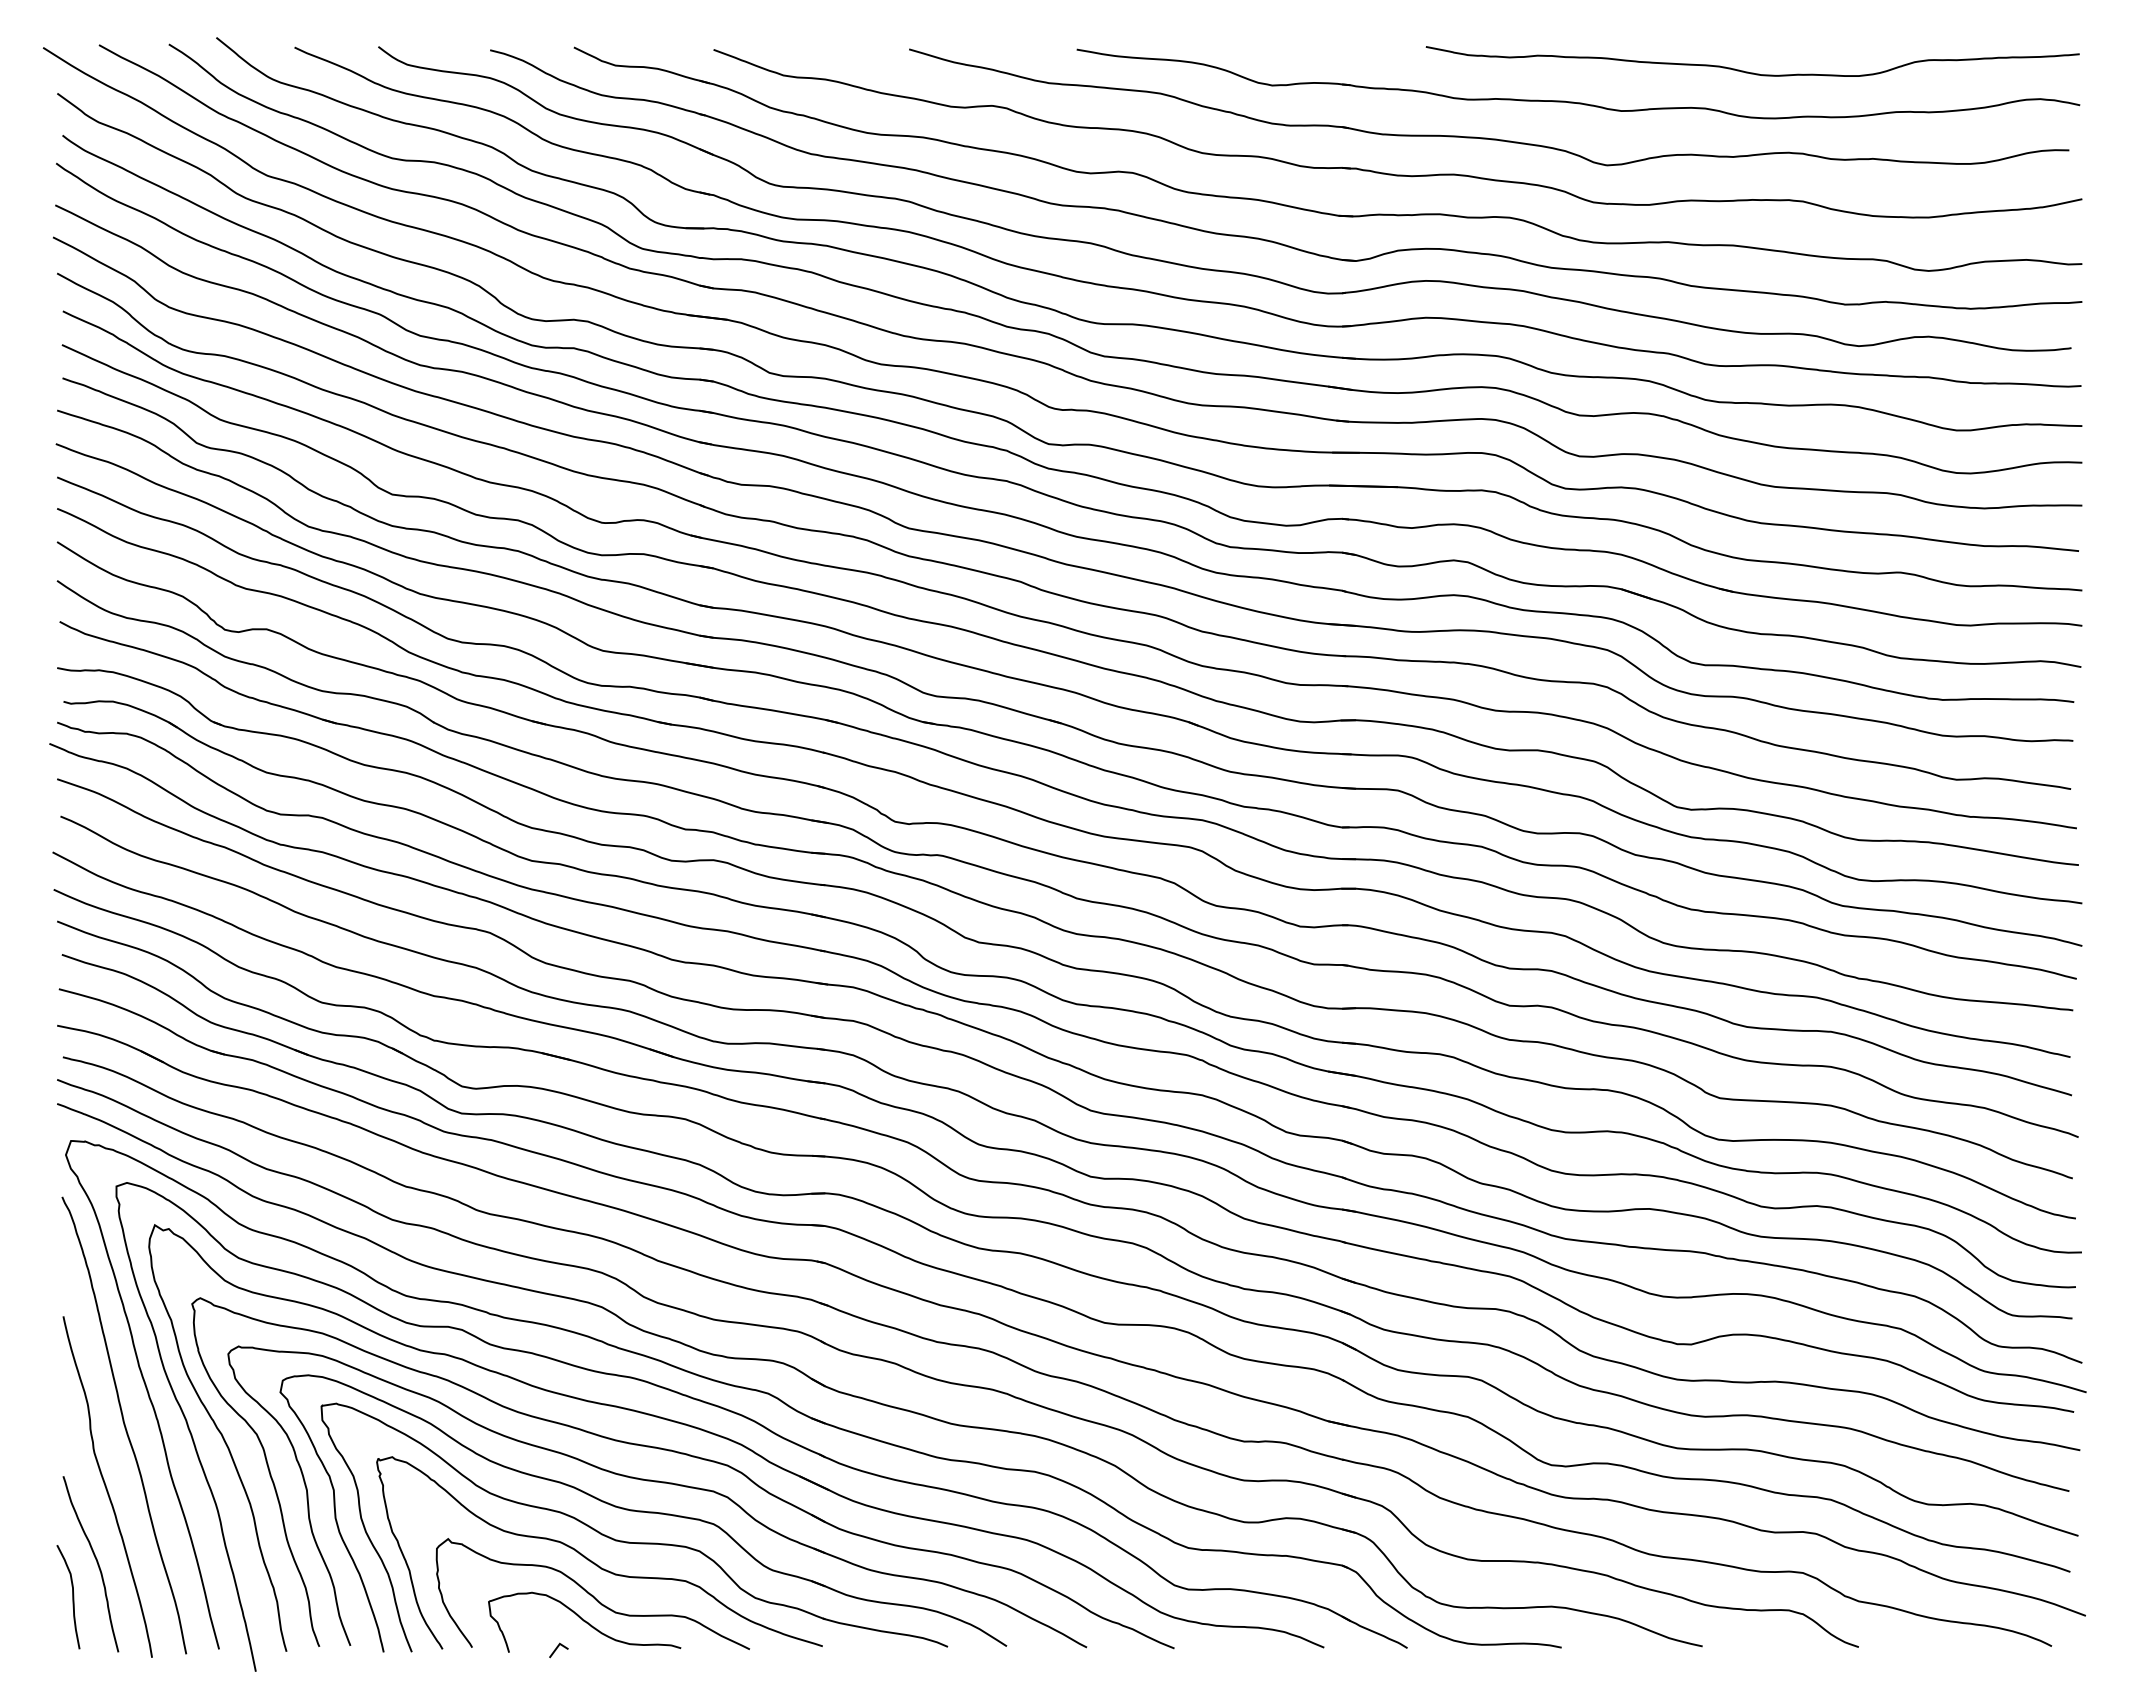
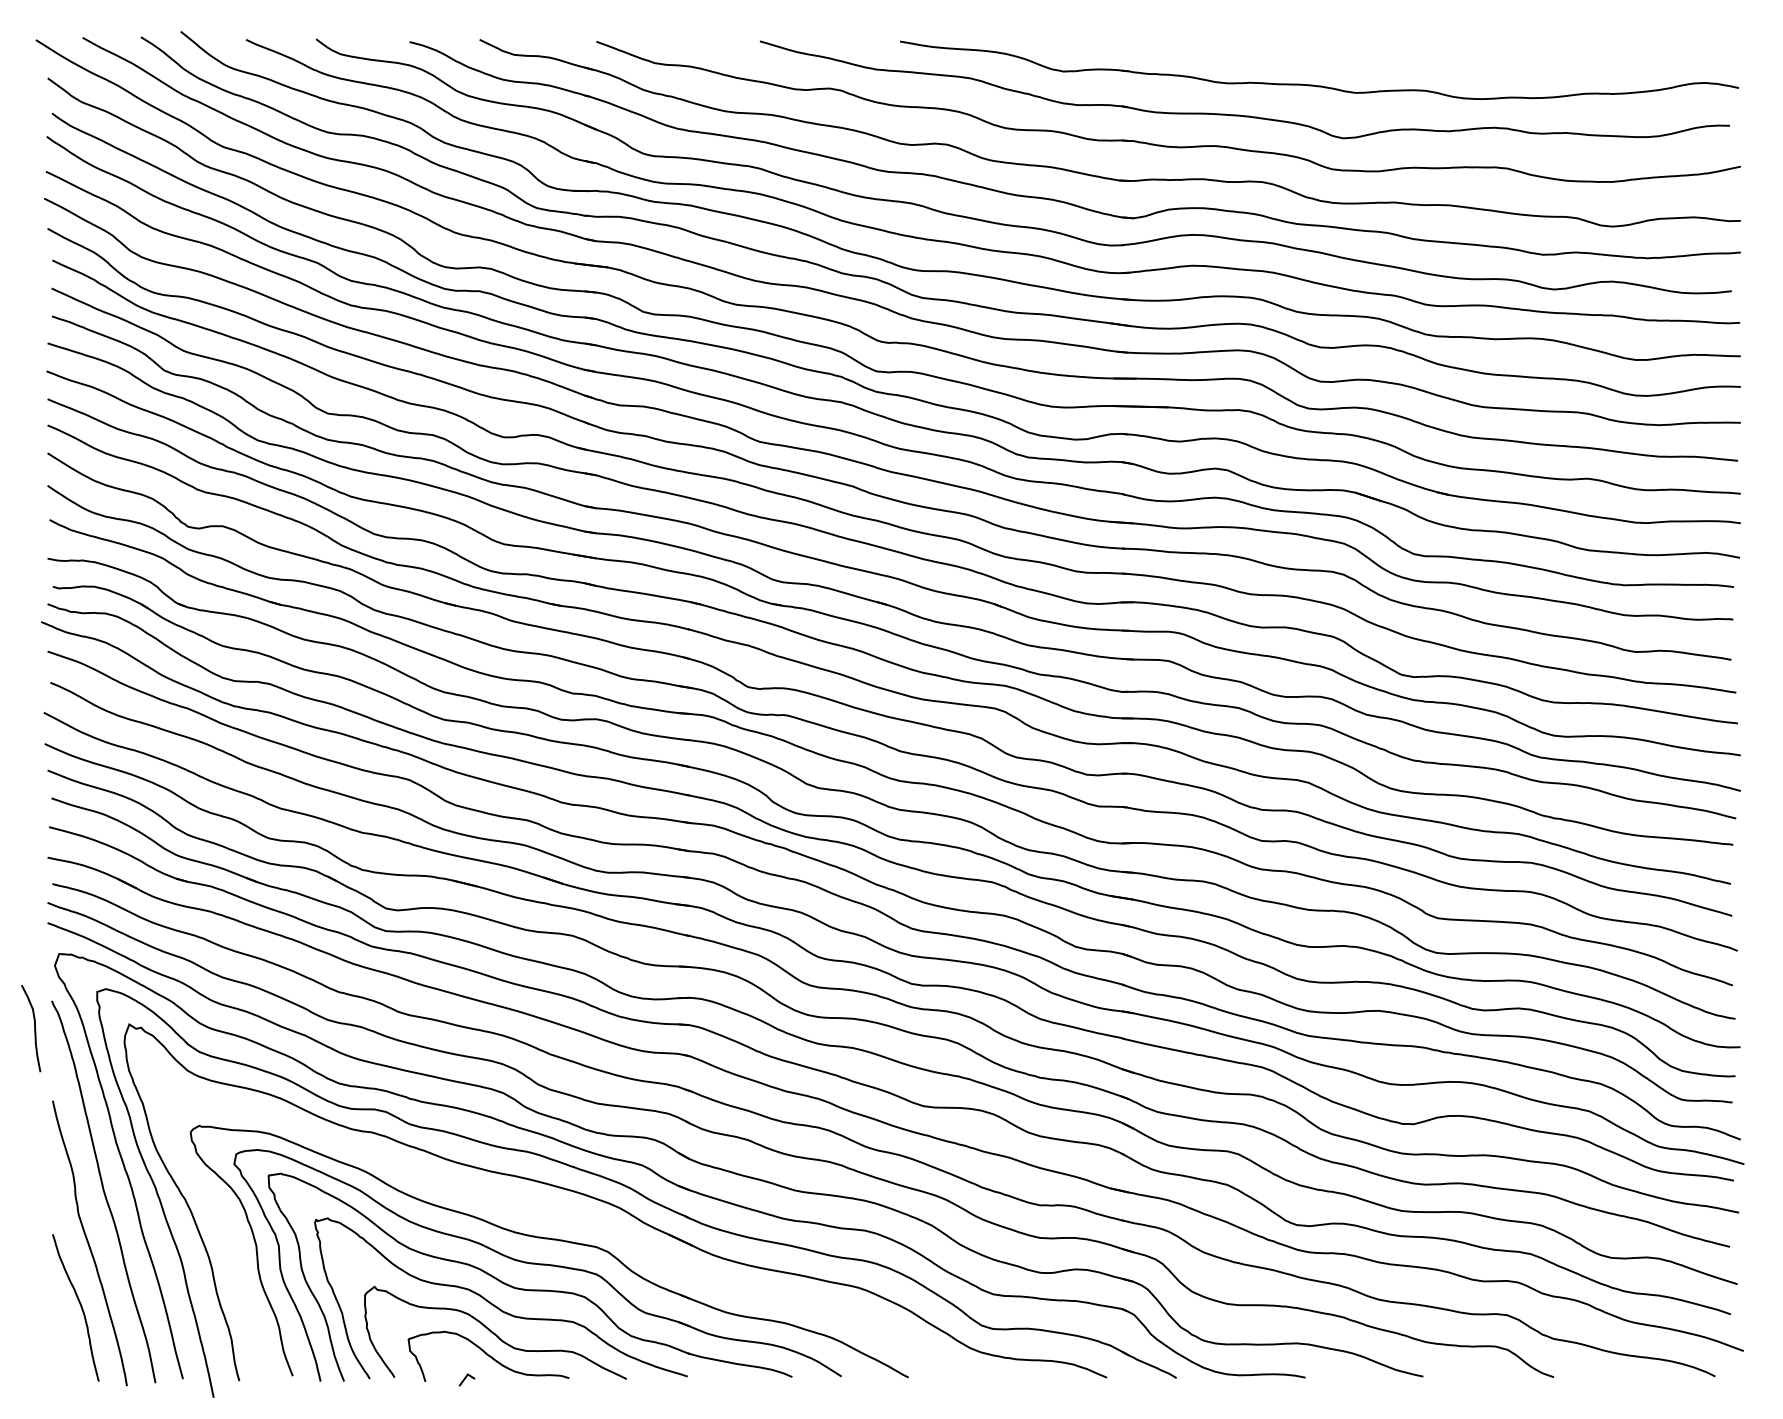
curve: (1748, 71) -> (1461, 59), removed
part: (689, 1456) -> (576, 1217), removed
curve: (72, 1597) -> (34, 1028), moved

